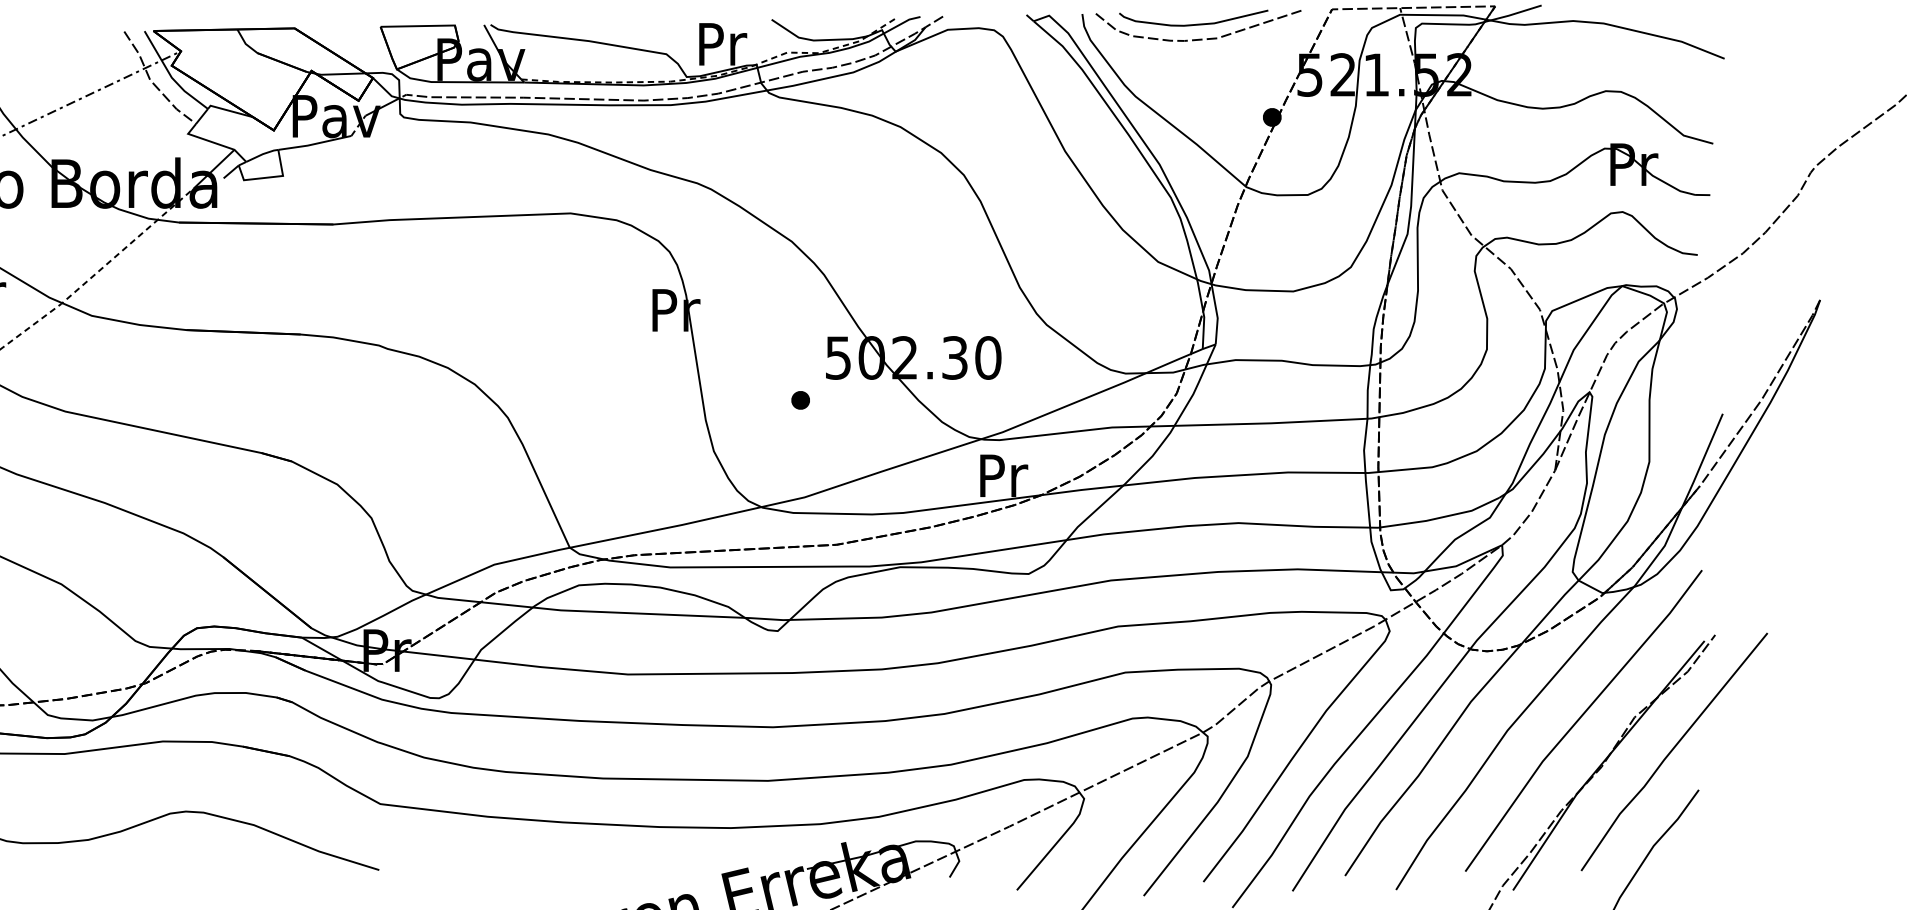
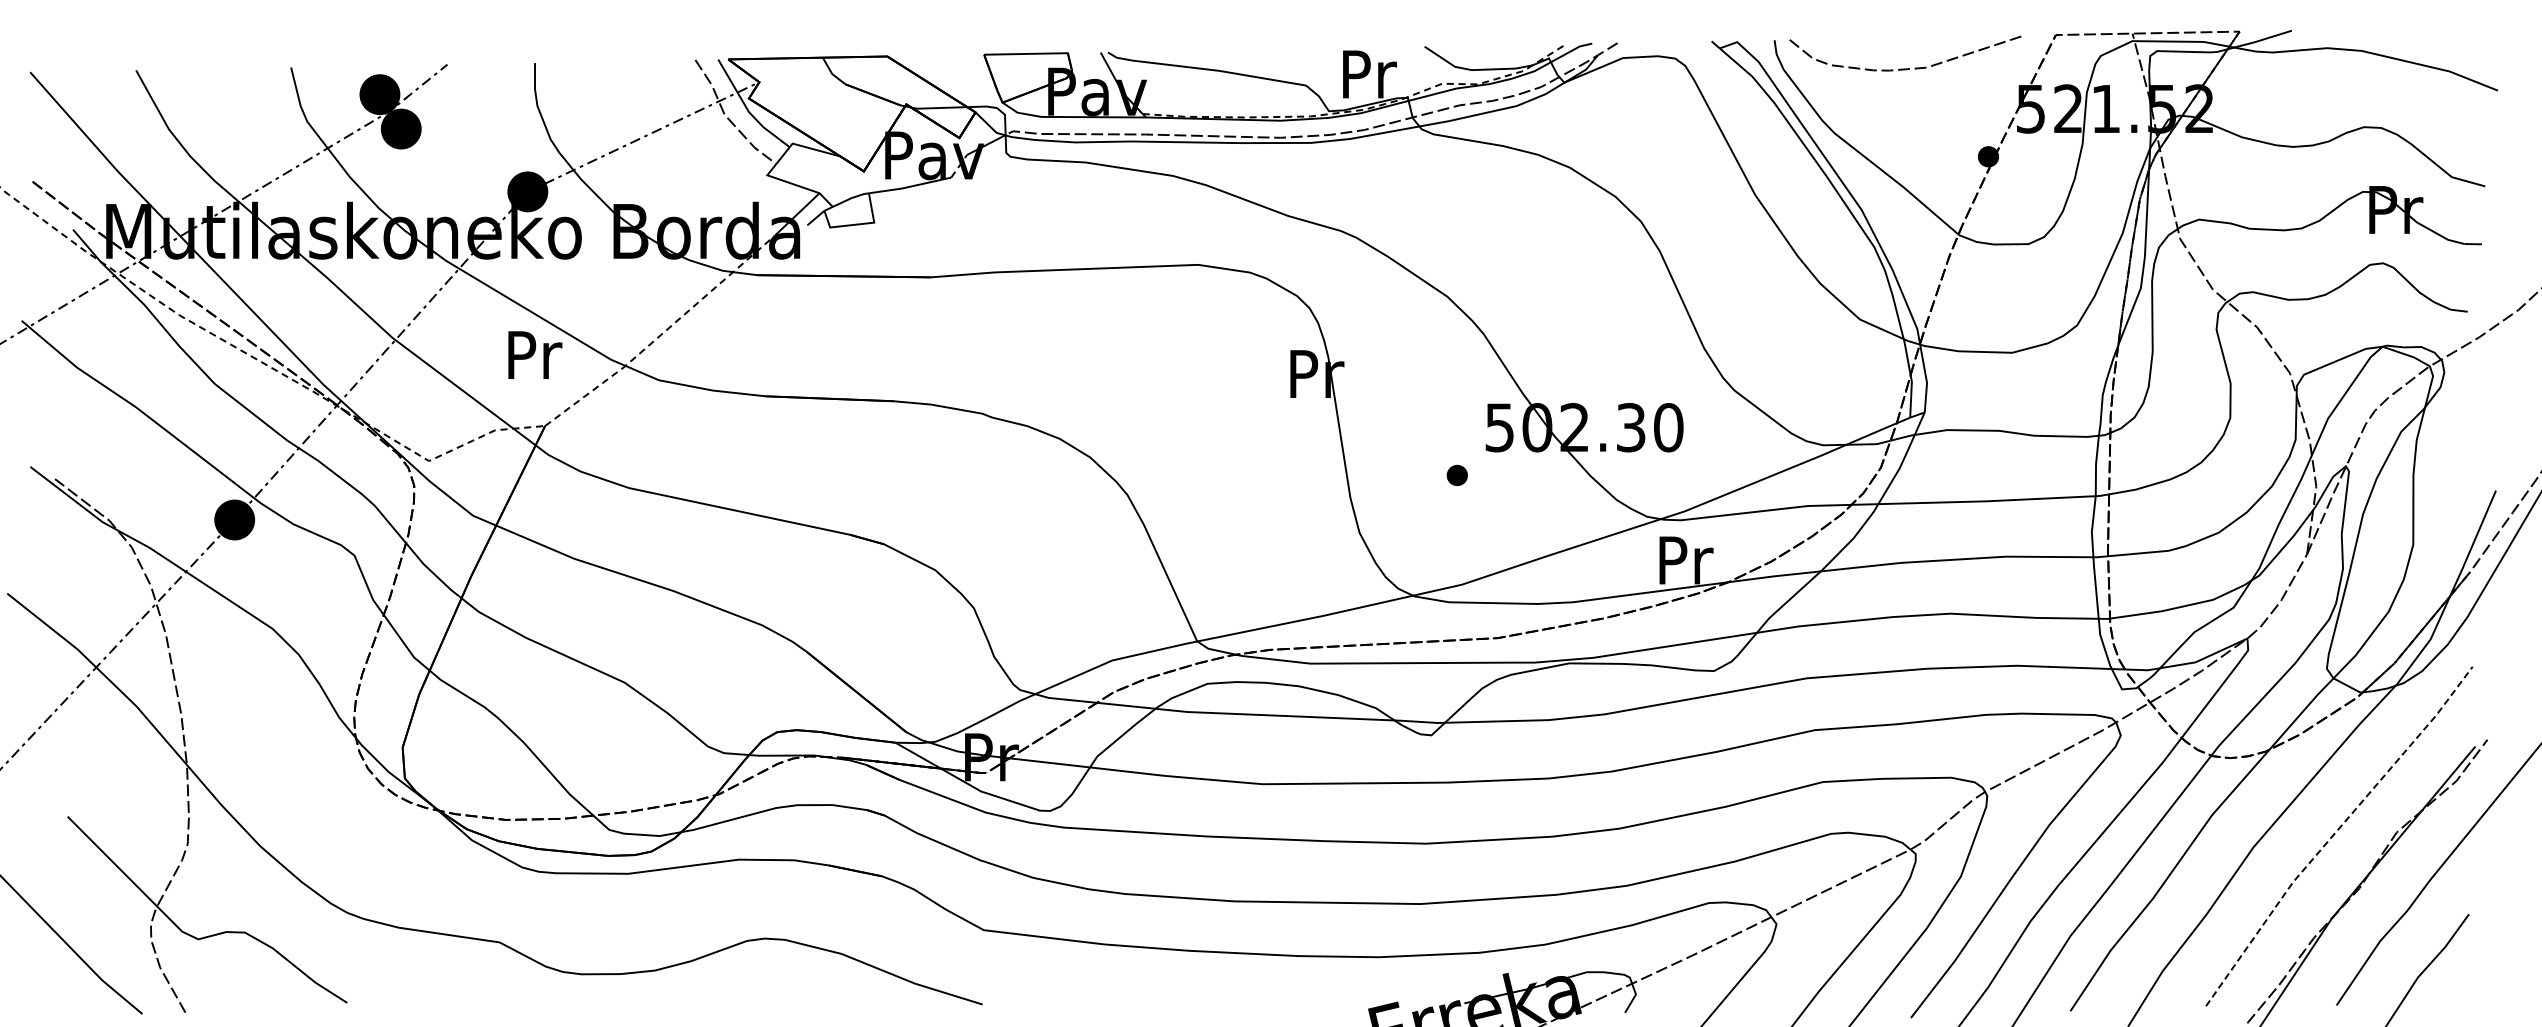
curve: (1193, 23) -> (1899, 51), removed
line: (1580, 717) -> (2335, 832), solid -> dashed

